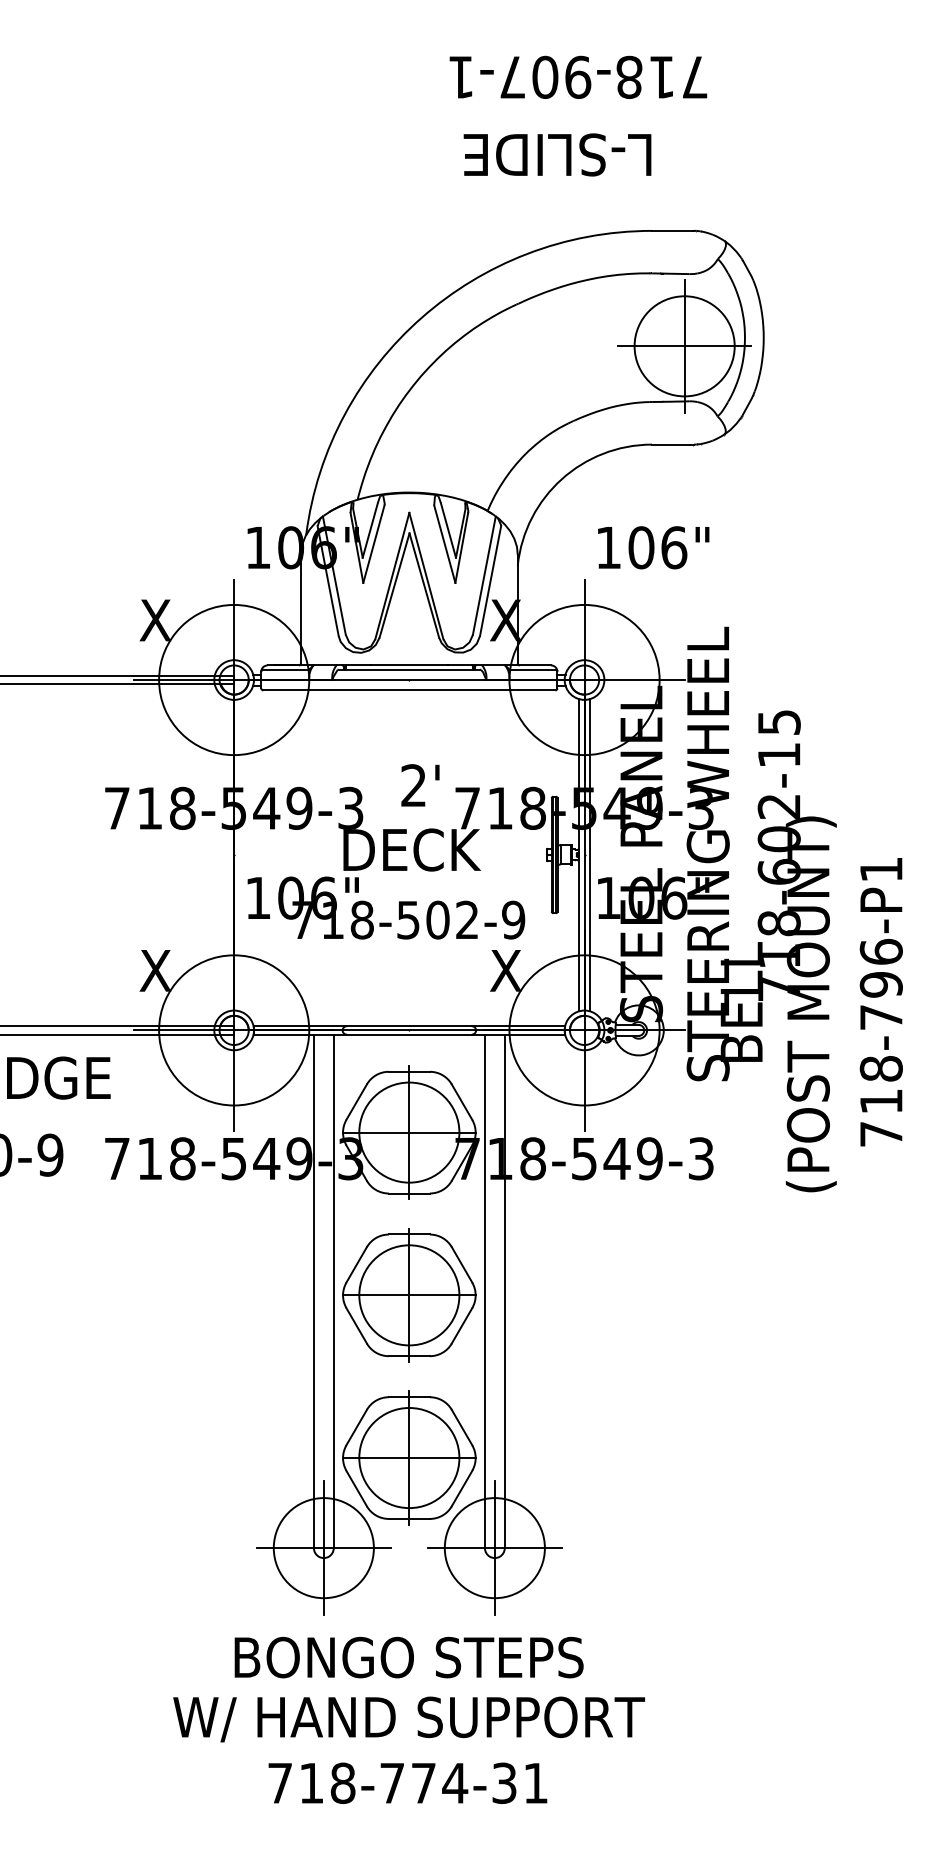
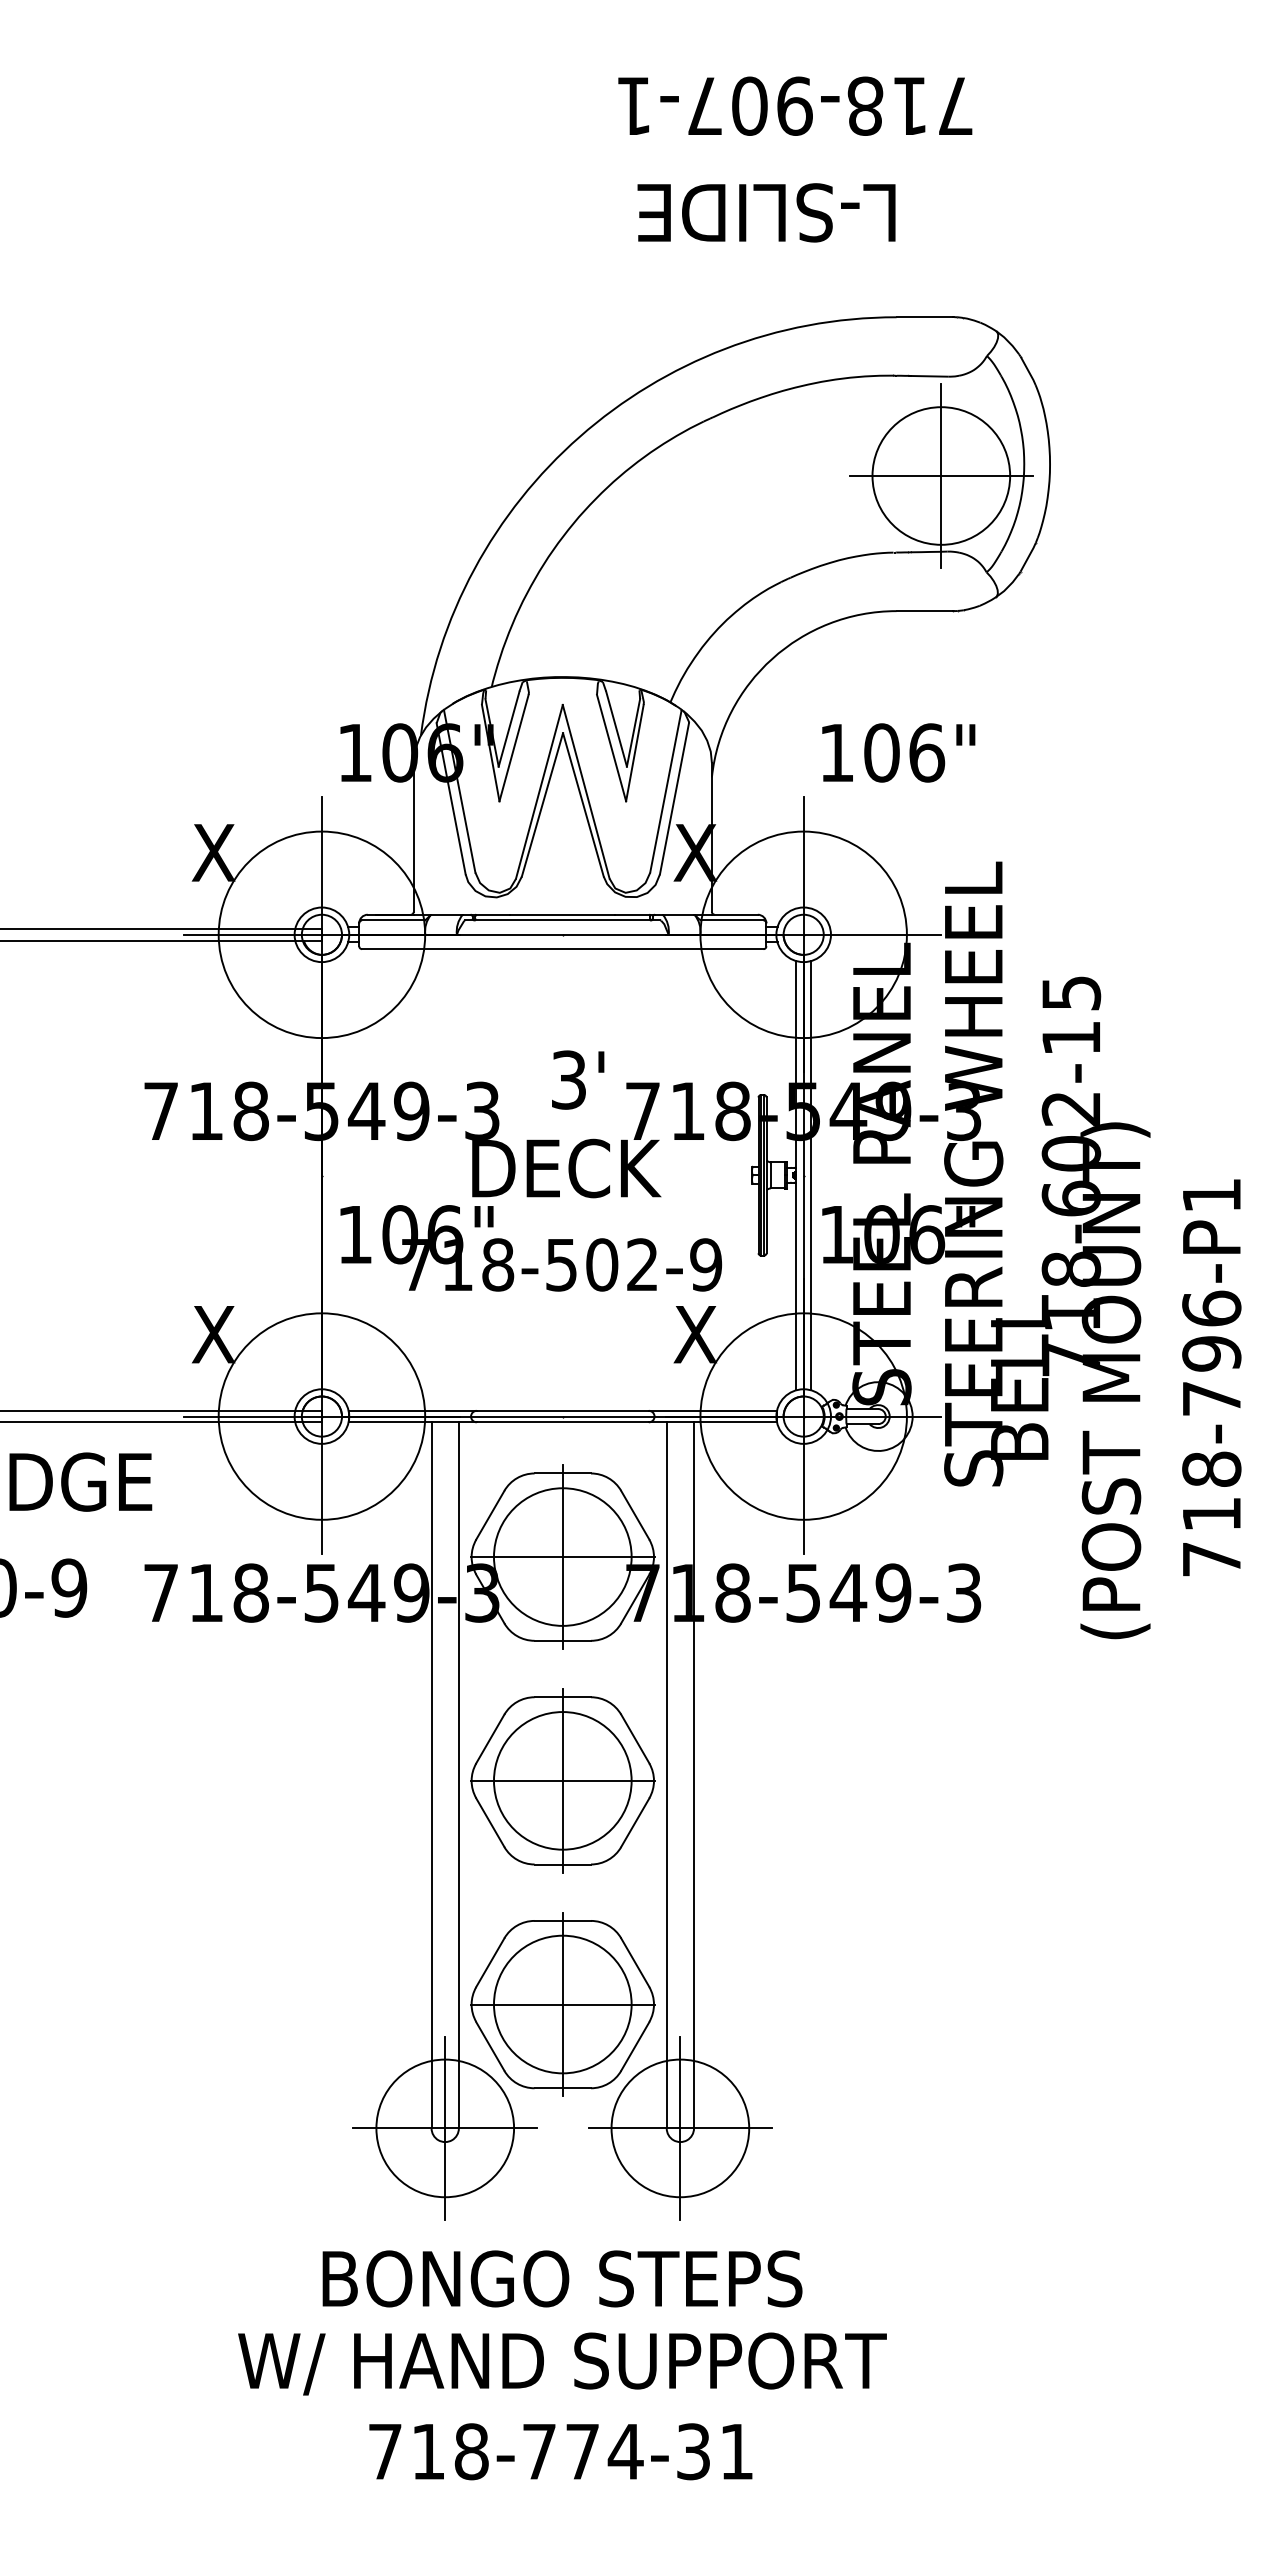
text: (413, 785) -> (568, 1079), 2' -> 3'

